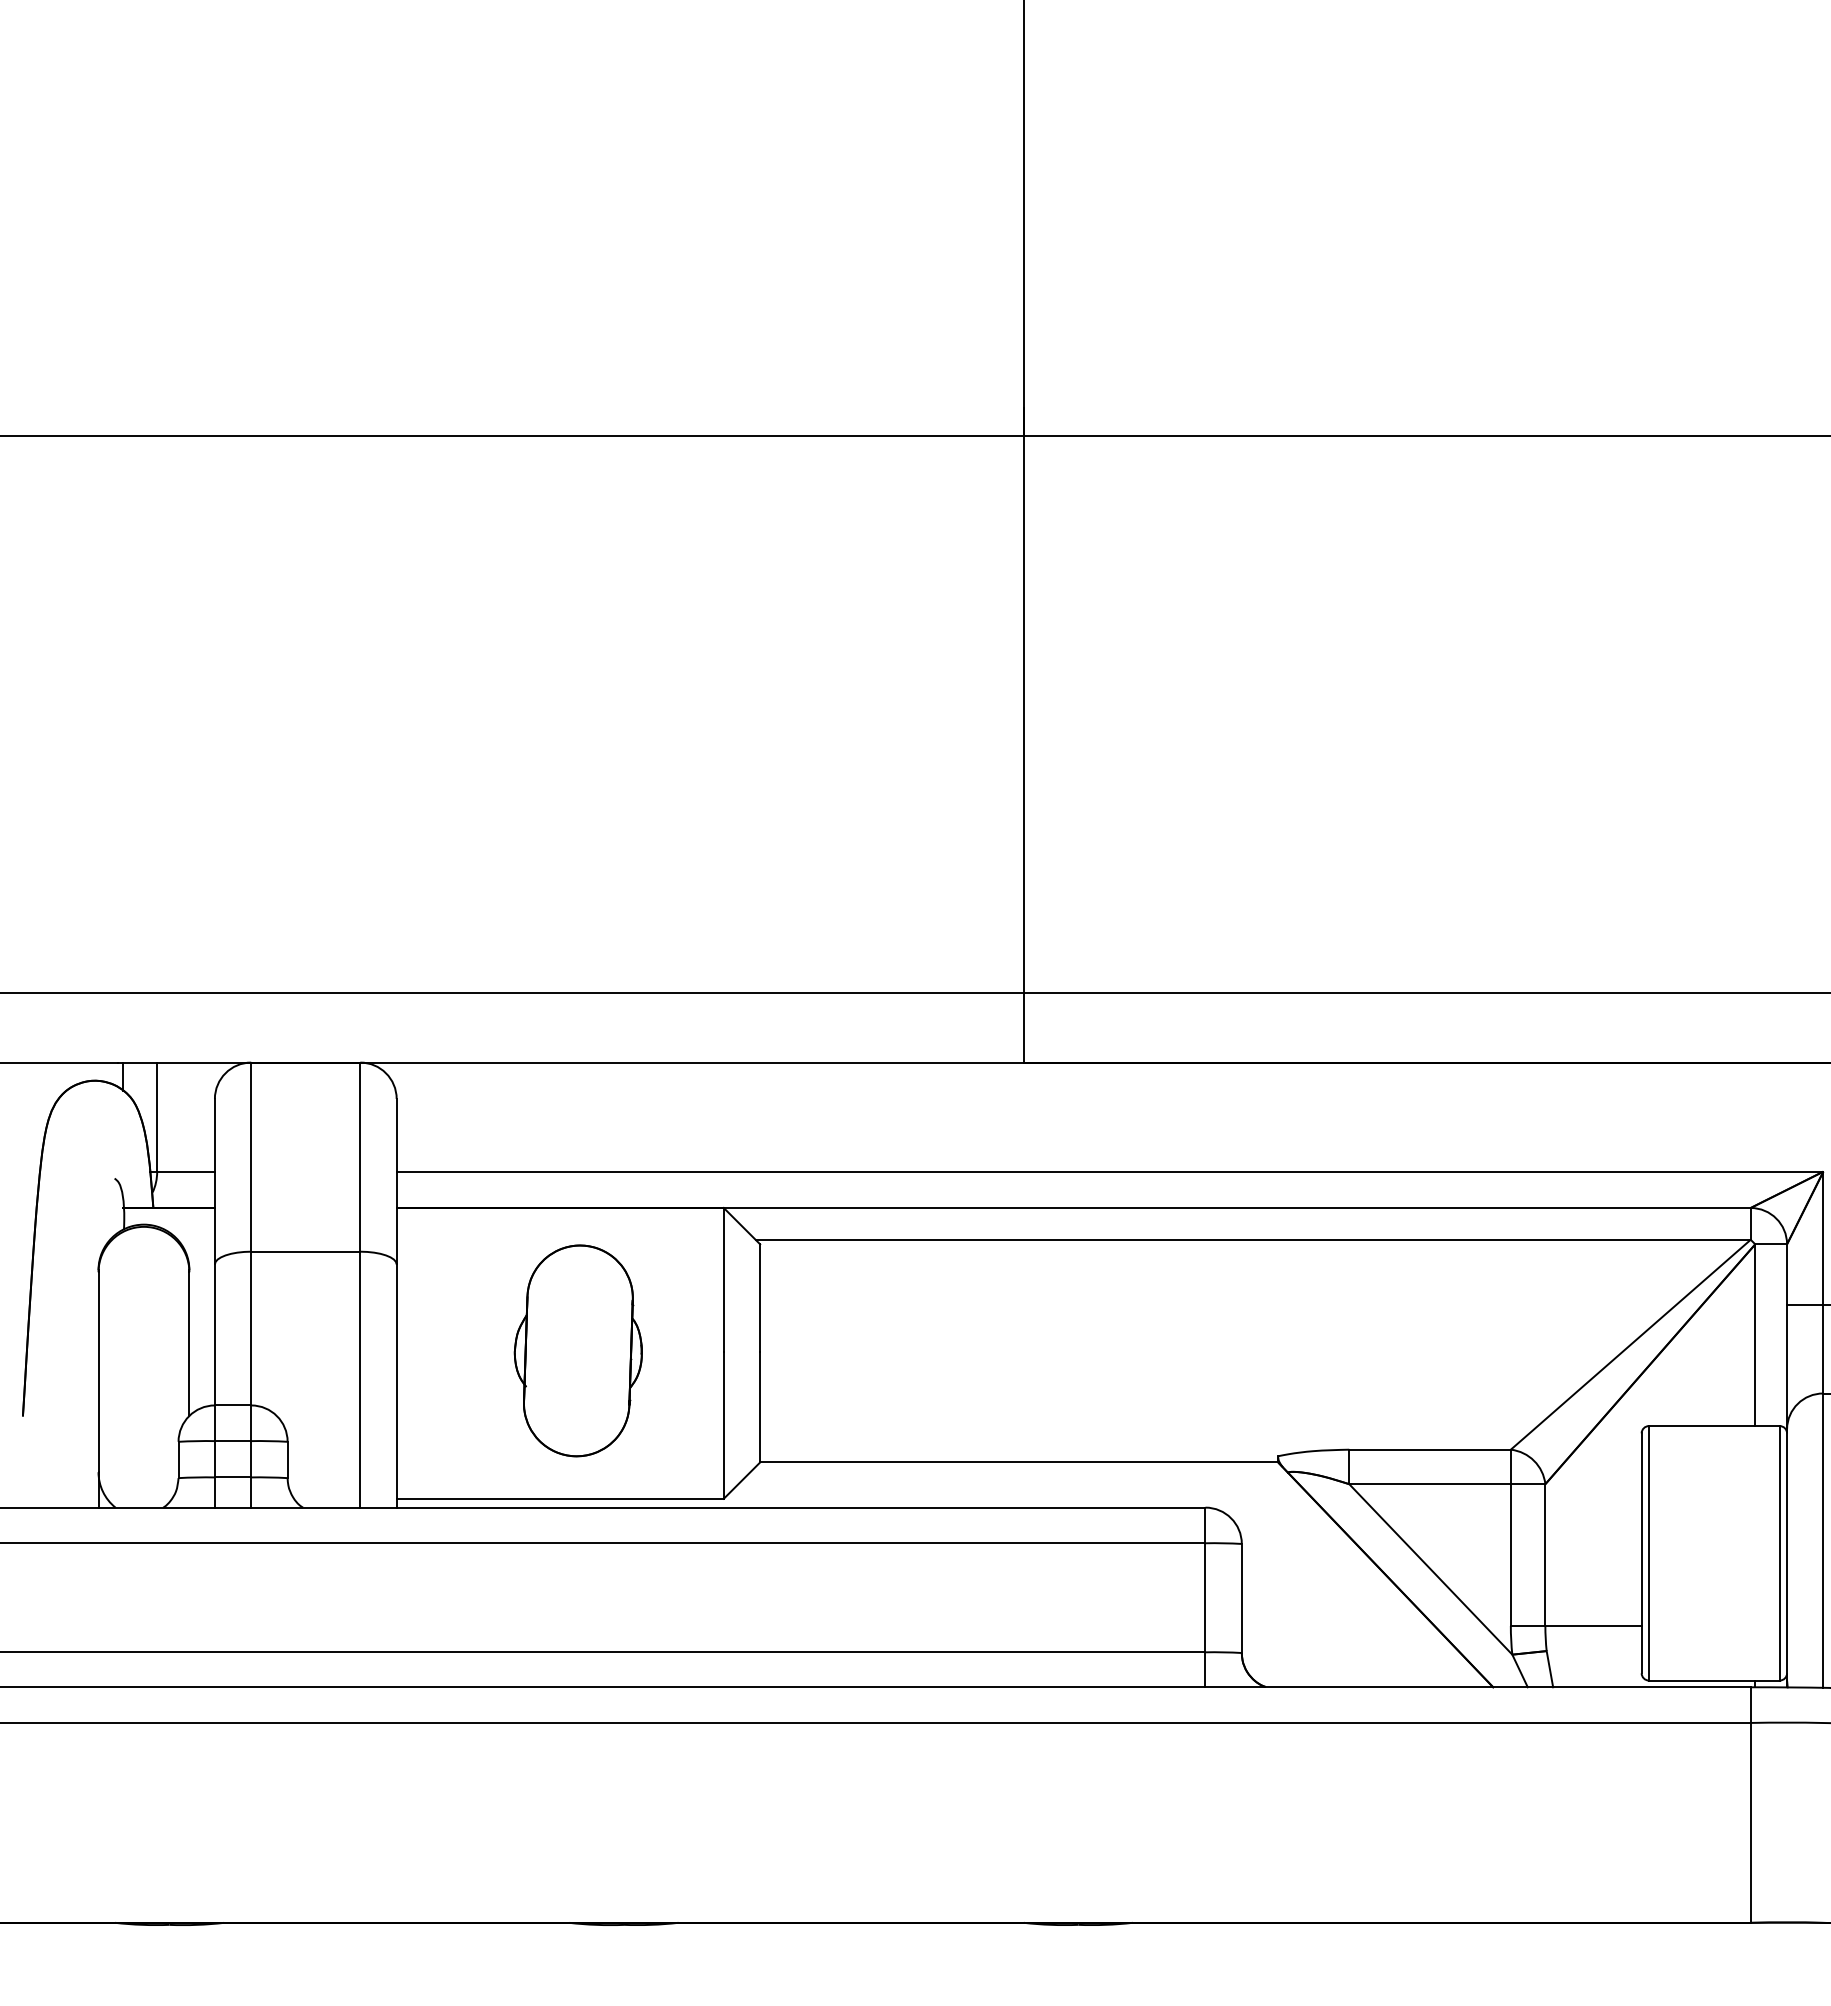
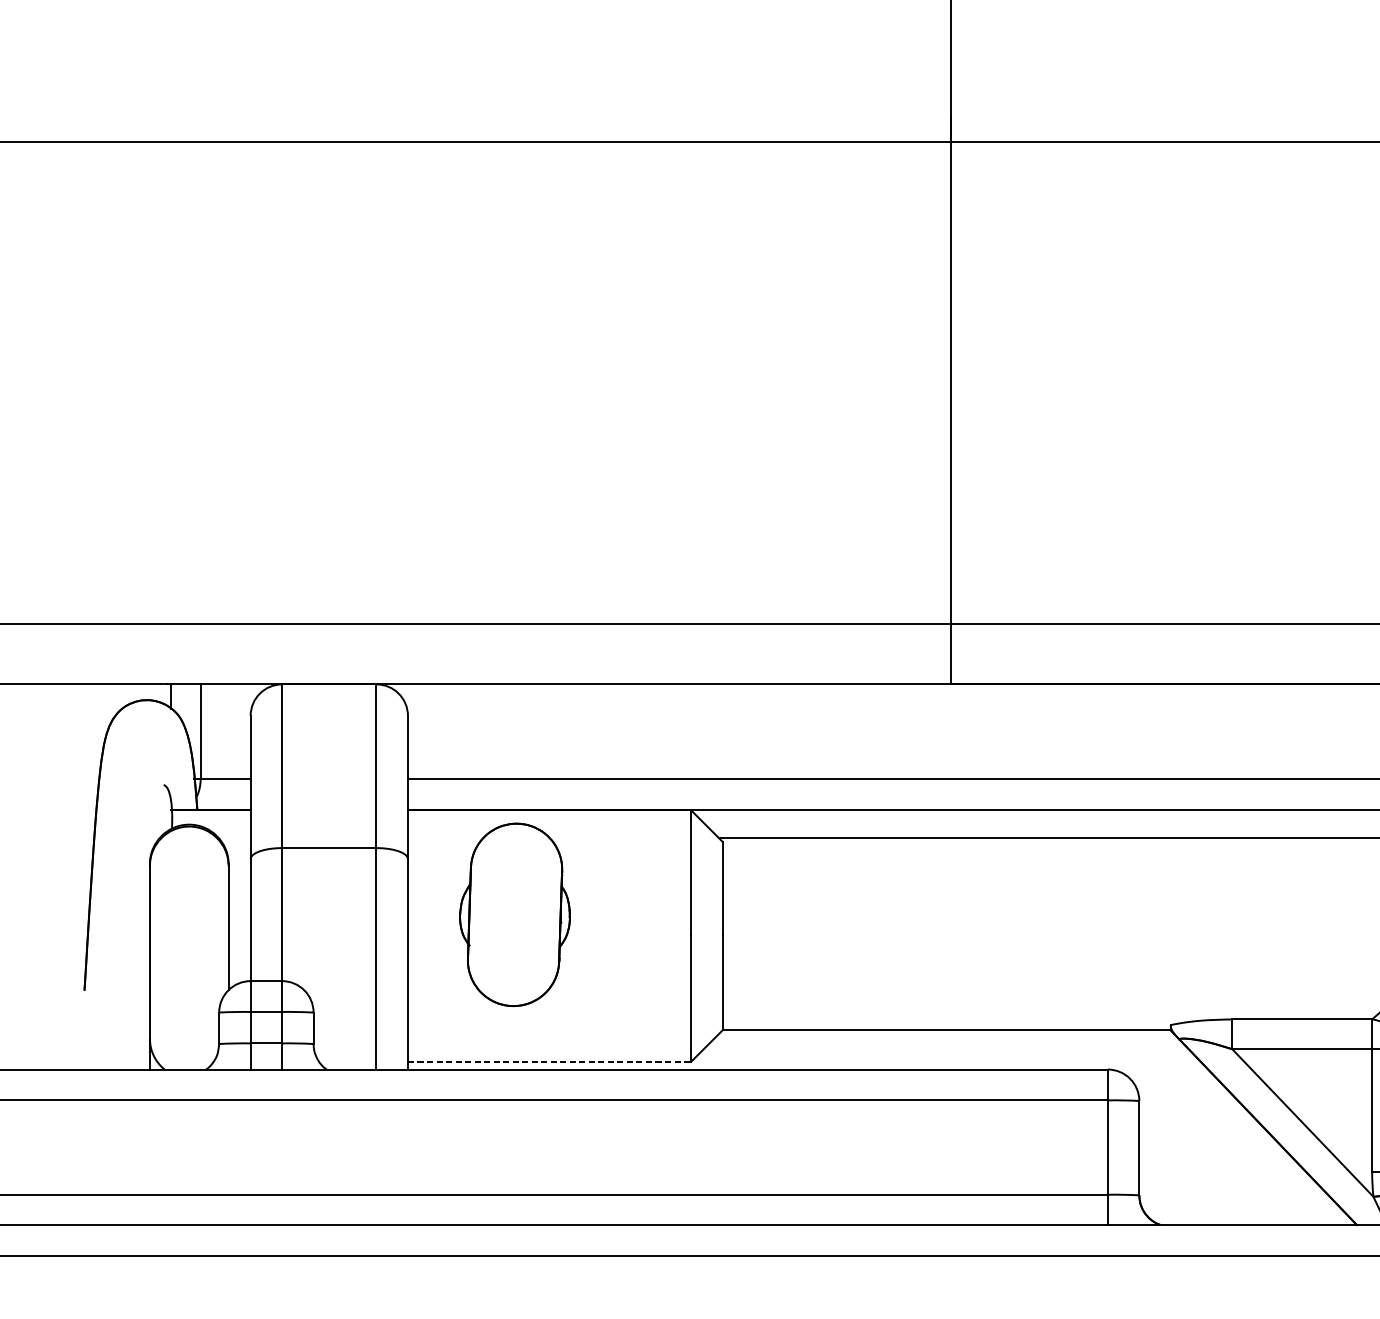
part: (577, 1350) -> (514, 914), moved
line: (560, 1498) -> (549, 1061), solid -> dashed

